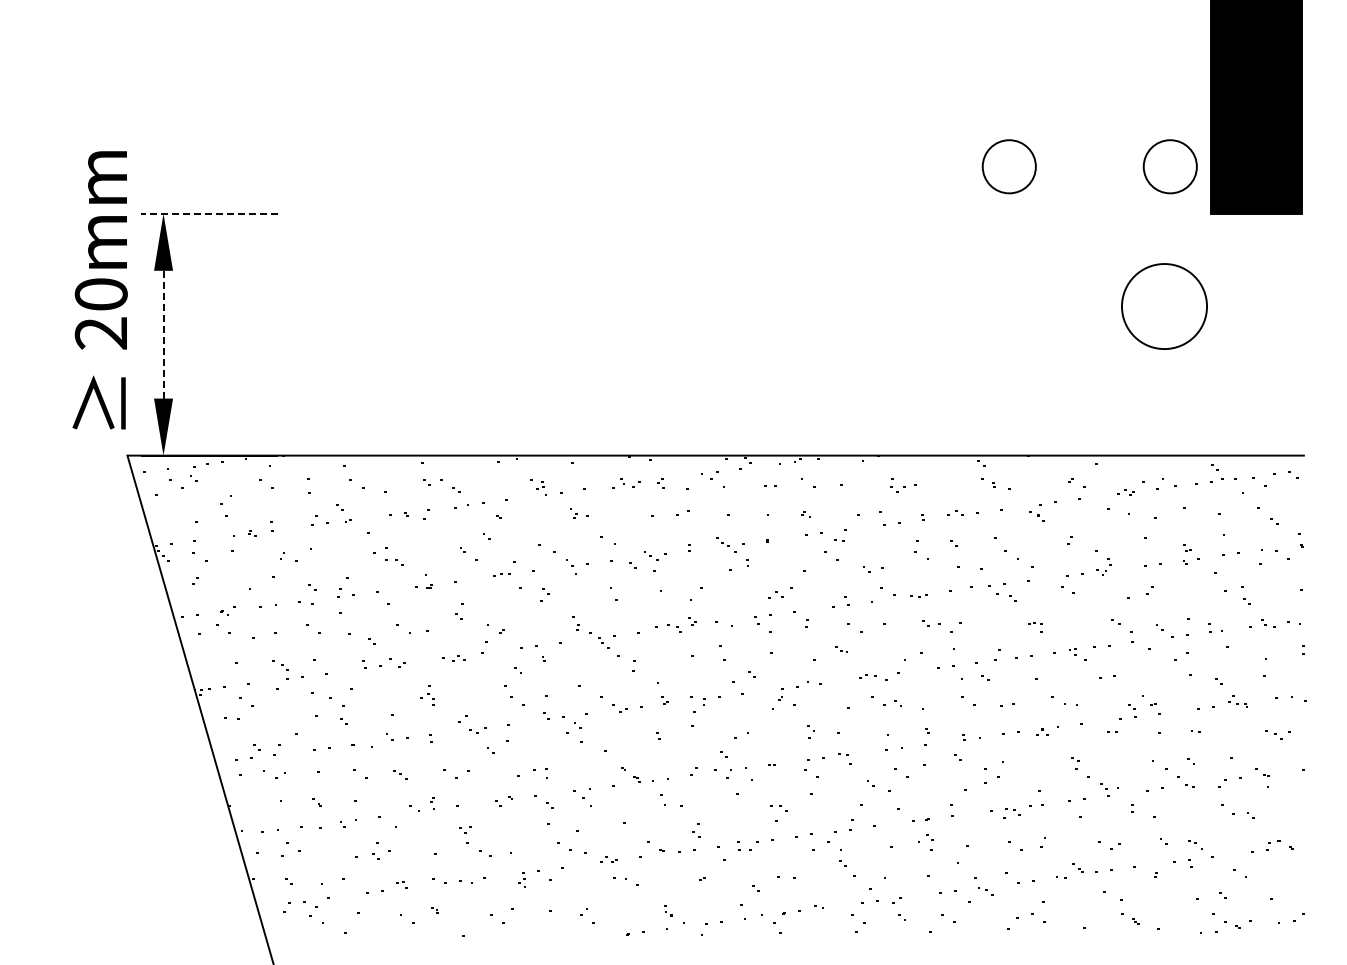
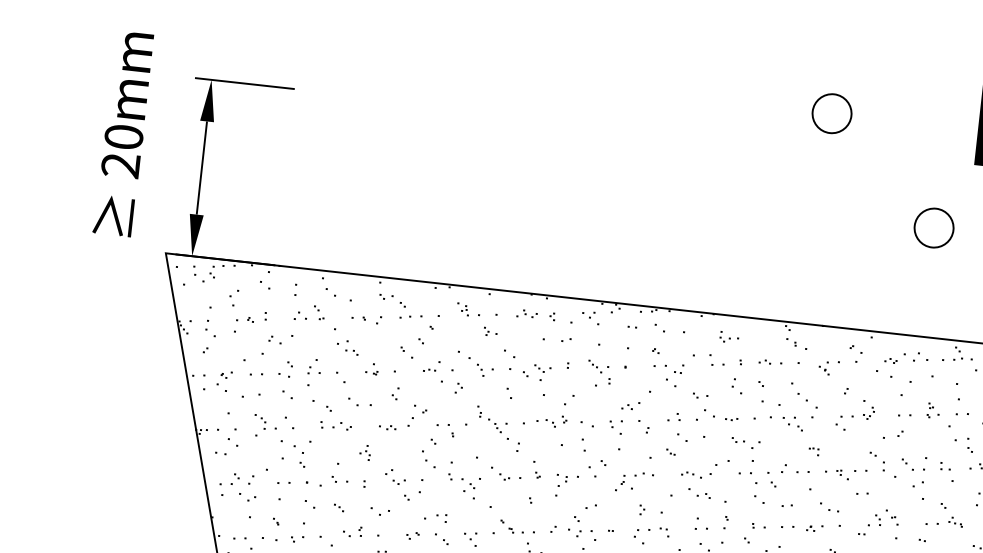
circle: (1169, 166) -> (948, 126), removed
line: (208, 213) -> (244, 83), dashed -> solid
text: (99, 290) -> (122, 134), moved
circle: (1164, 306) -> (933, 228), size x0.62
line: (163, 334) -> (201, 167), dashed -> solid

